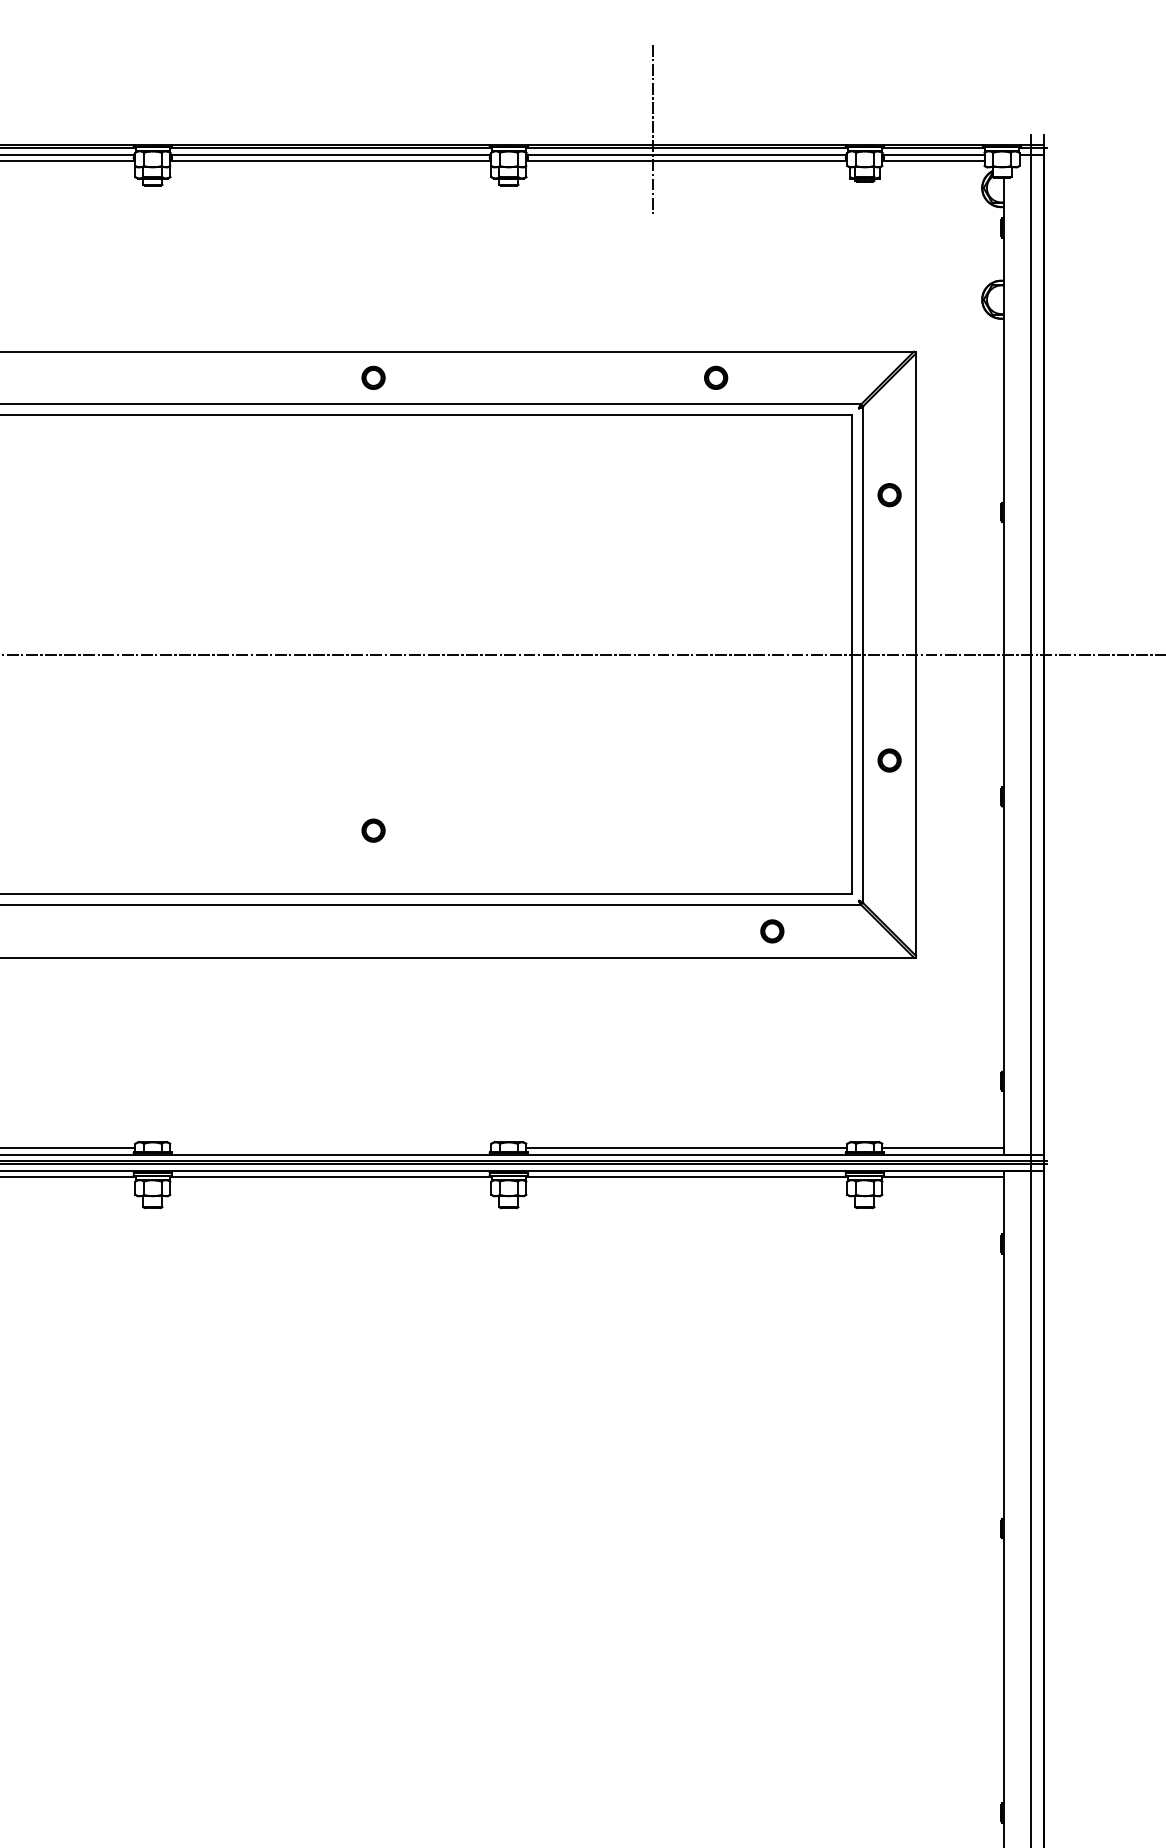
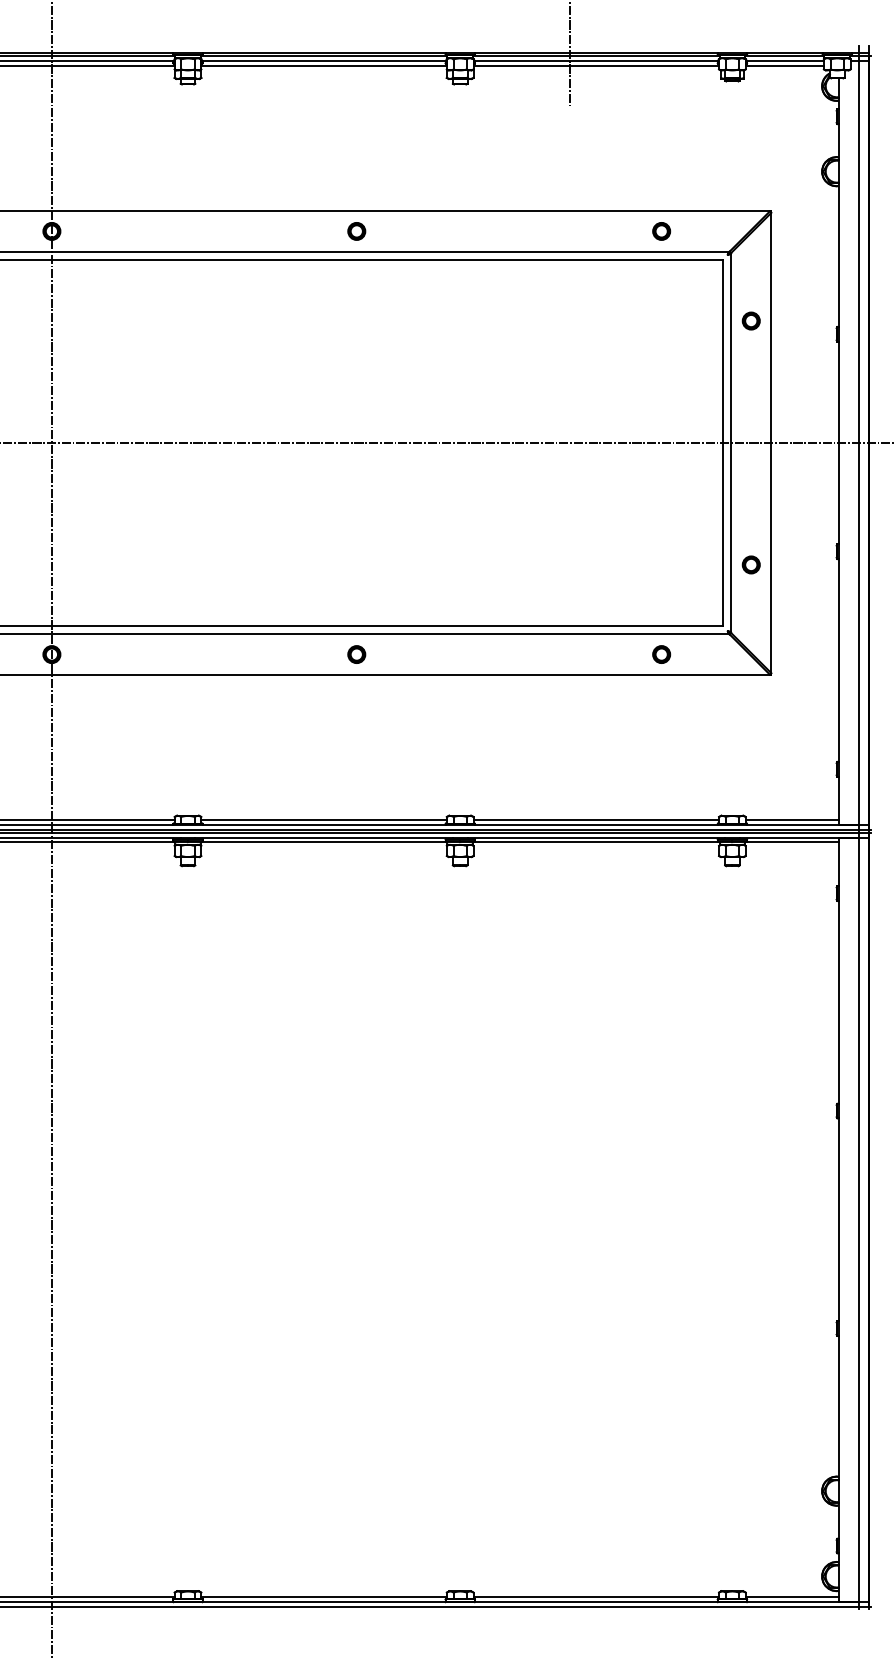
part: (715, 378) -> (661, 231), moved
part: (888, 759) -> (750, 564), moved
part: (373, 830) -> (356, 654), moved
line: (330, 1148) -> (323, 820), added

